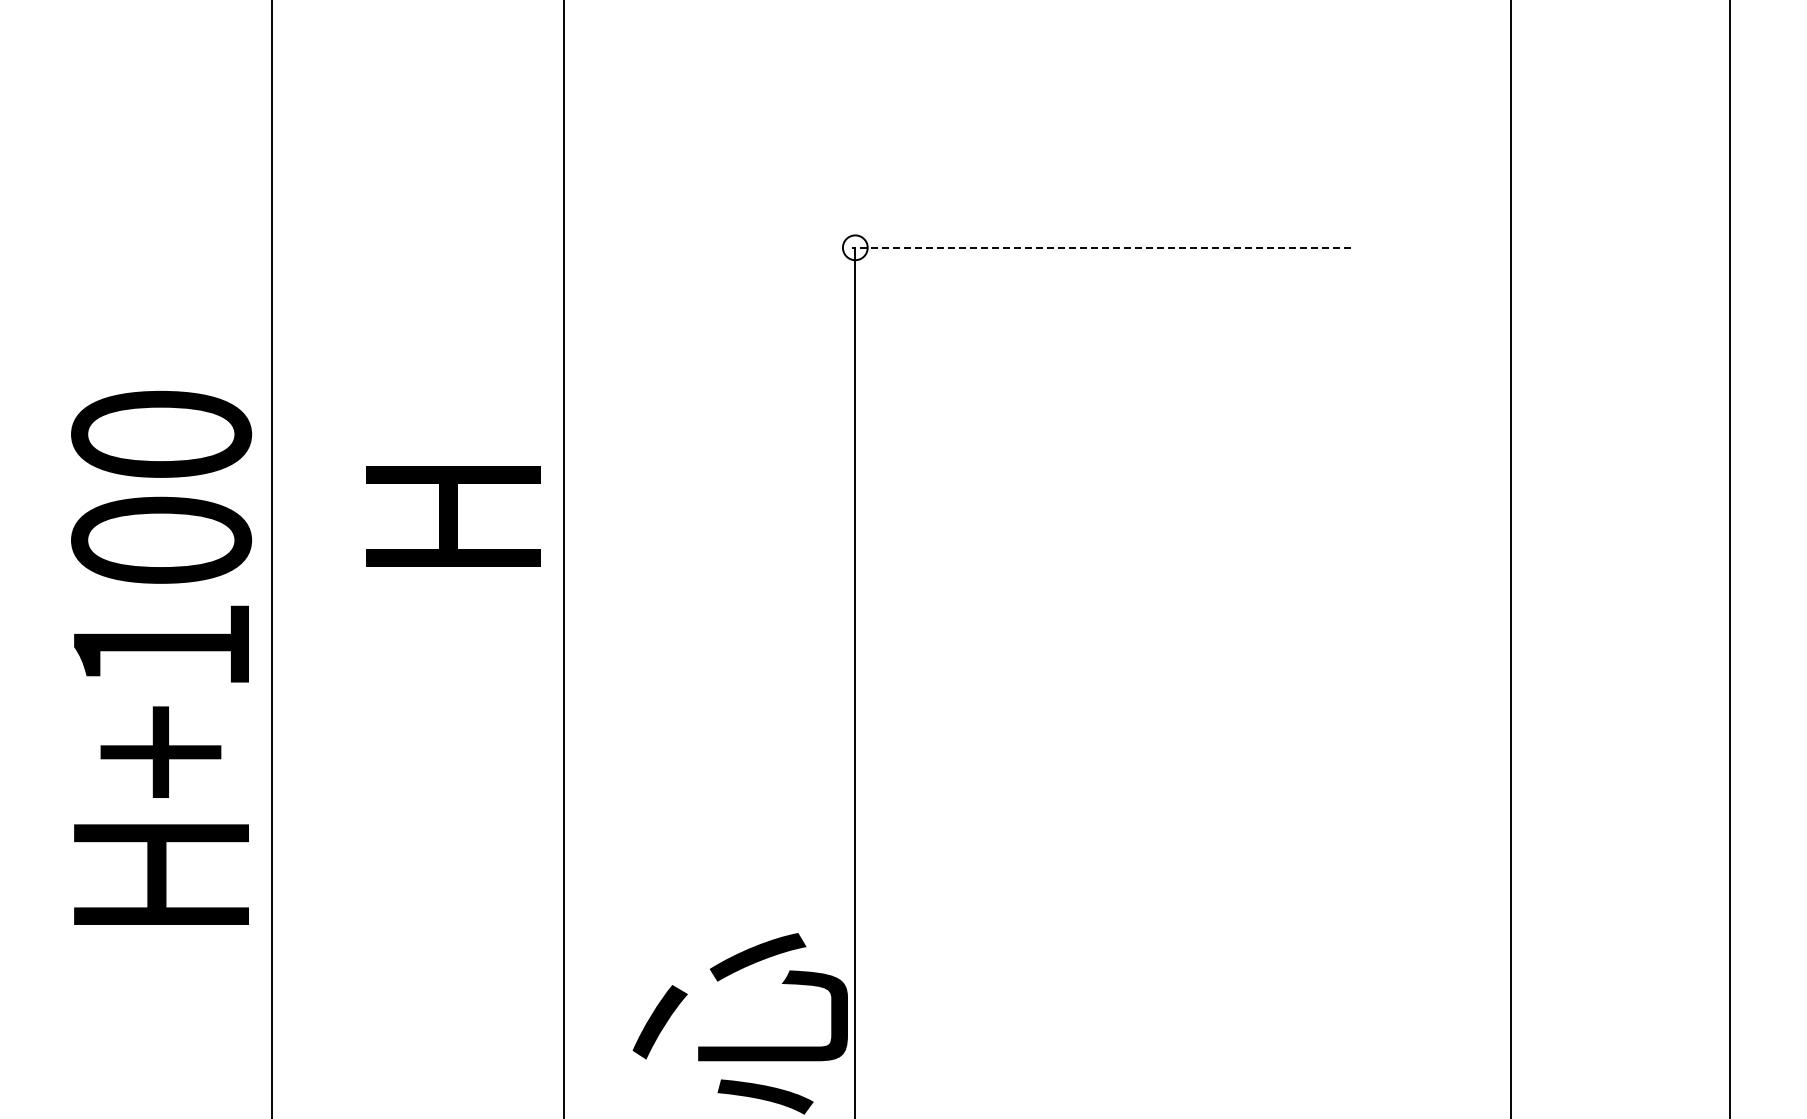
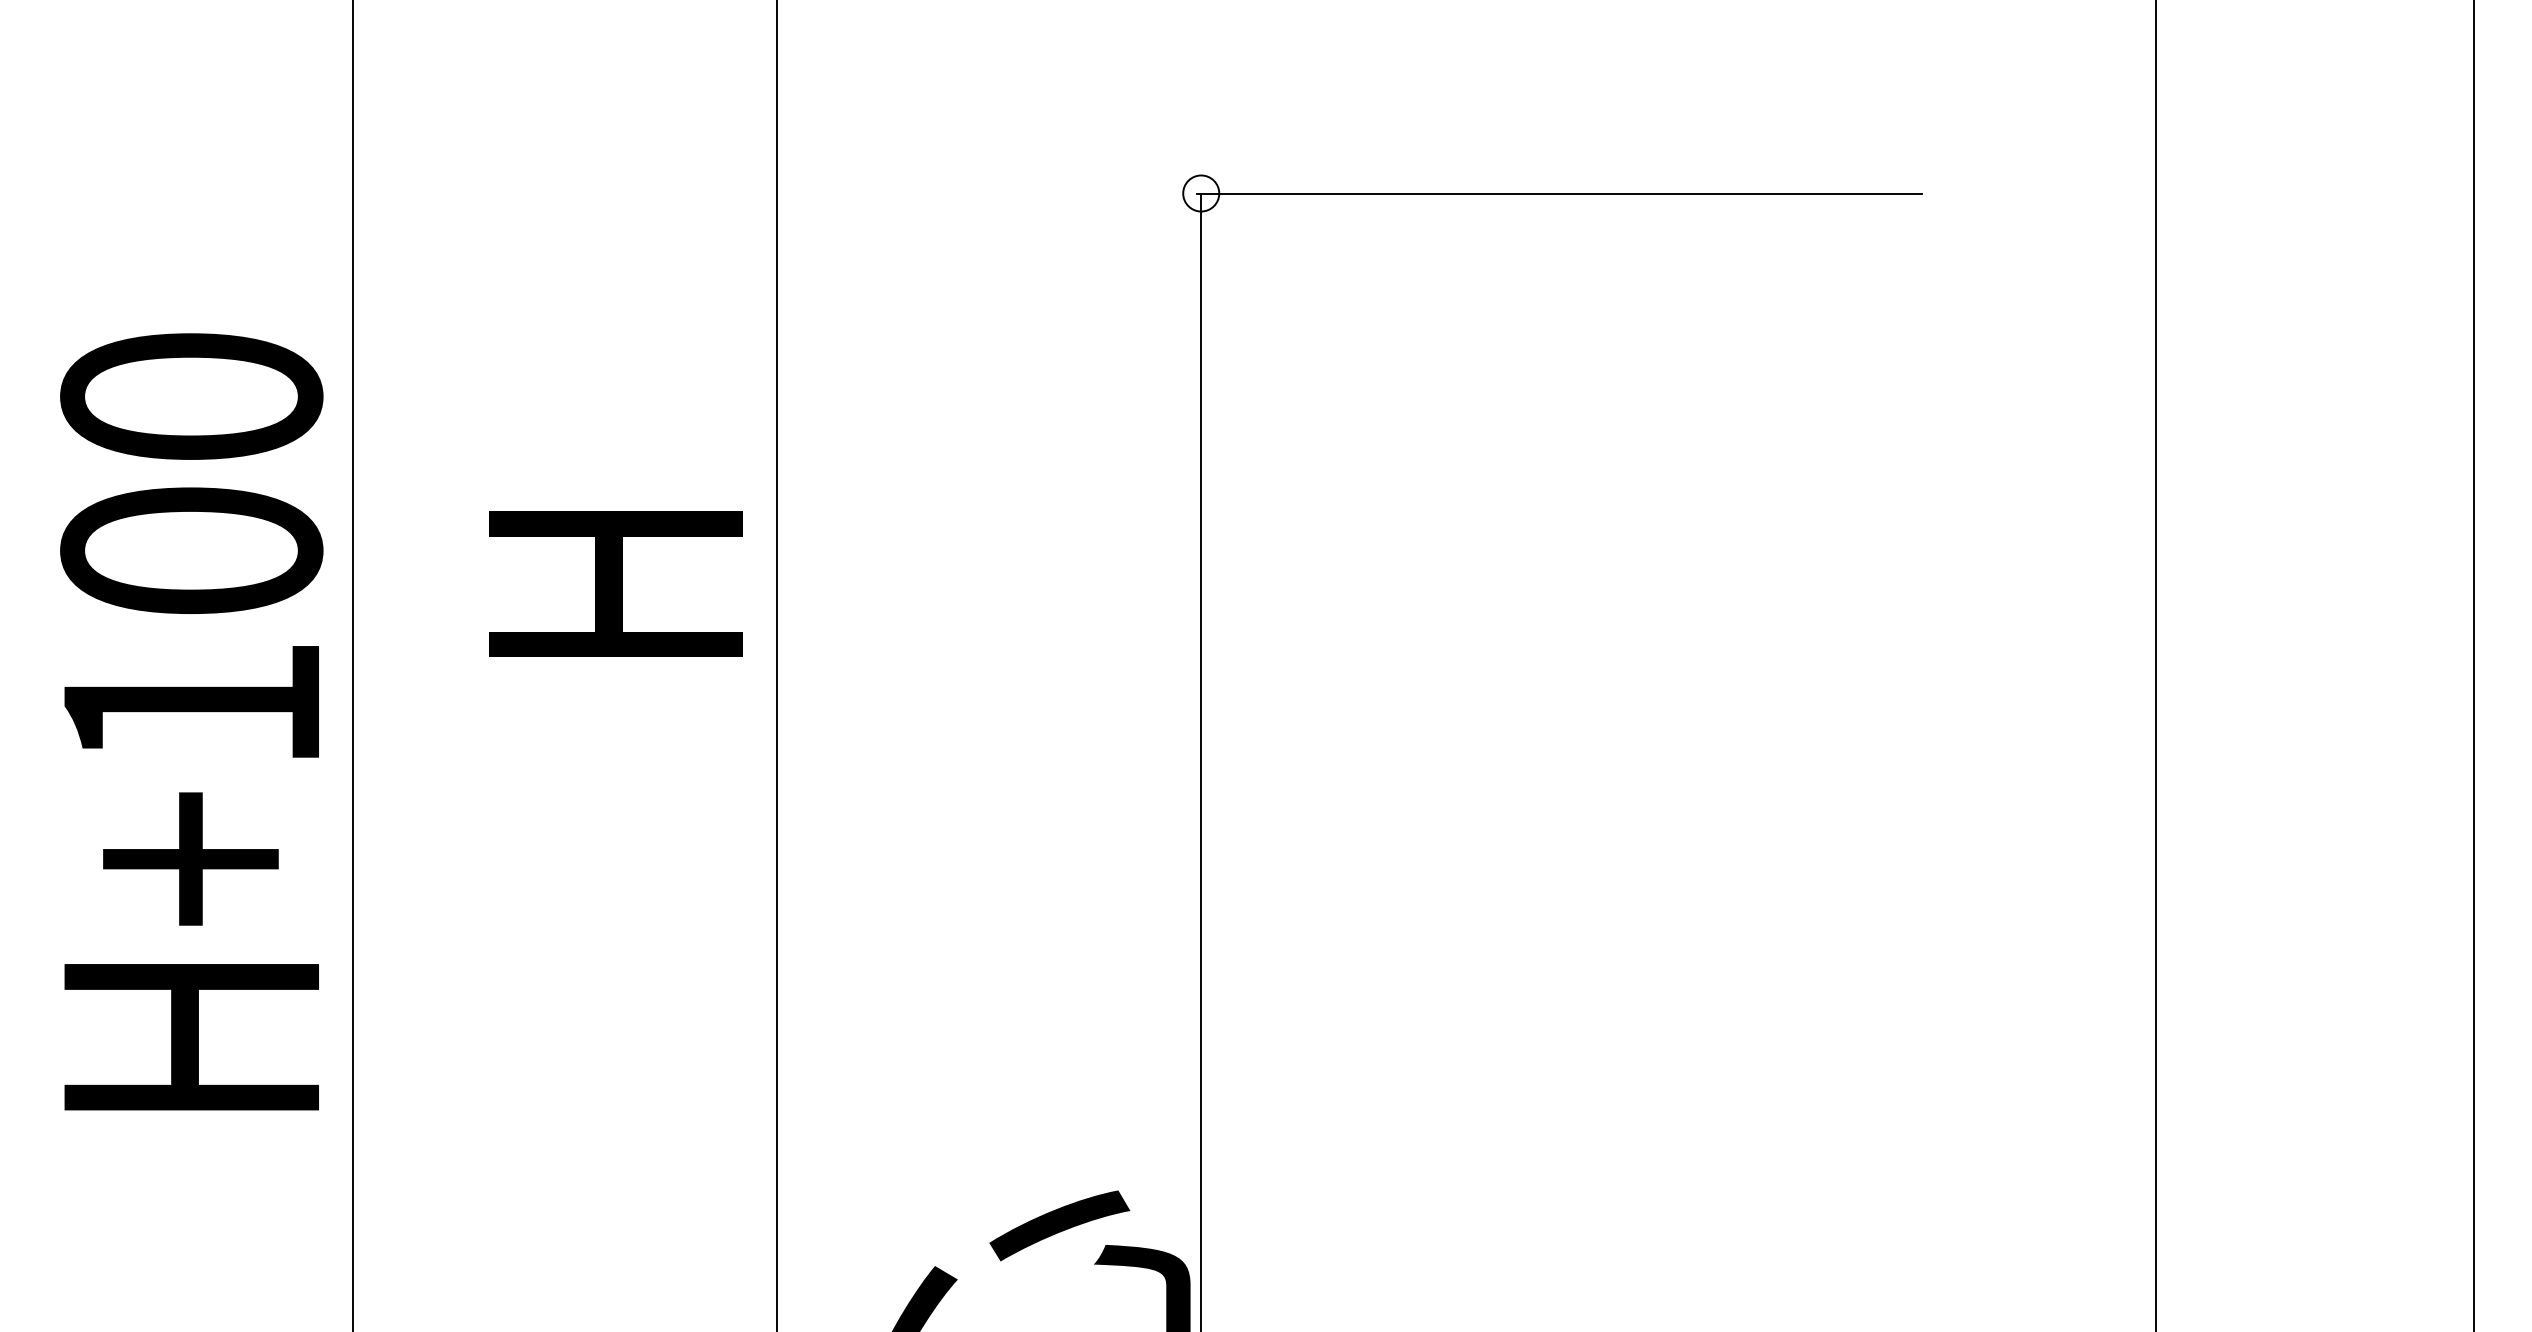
line: (1101, 247) -> (1559, 193), dashed -> solid
text: (161, 657) -> (191, 721), moved

